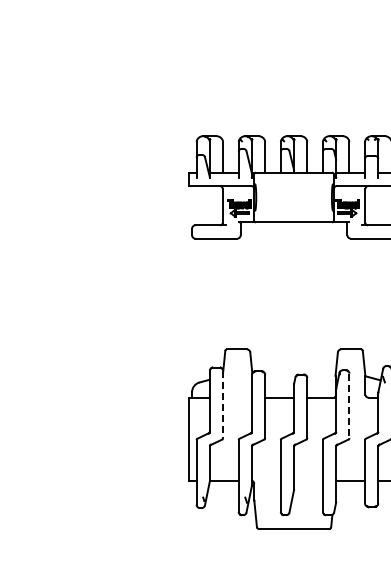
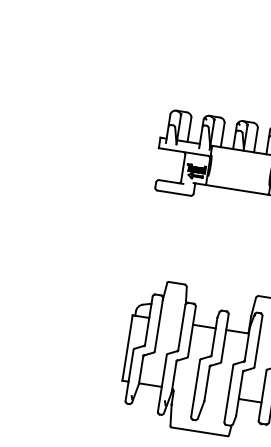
line: (223, 404) -> (159, 325), dashed -> solid
line: (349, 406) -> (258, 342), dashed -> solid

